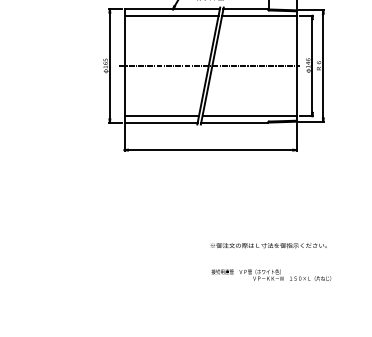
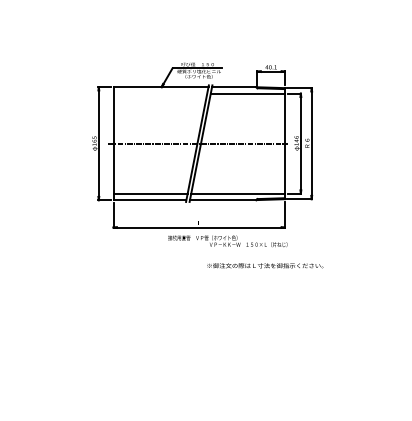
line: (171, 15) -> (160, 93), removed
text: (268, 245) -> (265, 265), moved
text: (270, 275) -> (227, 241), moved

